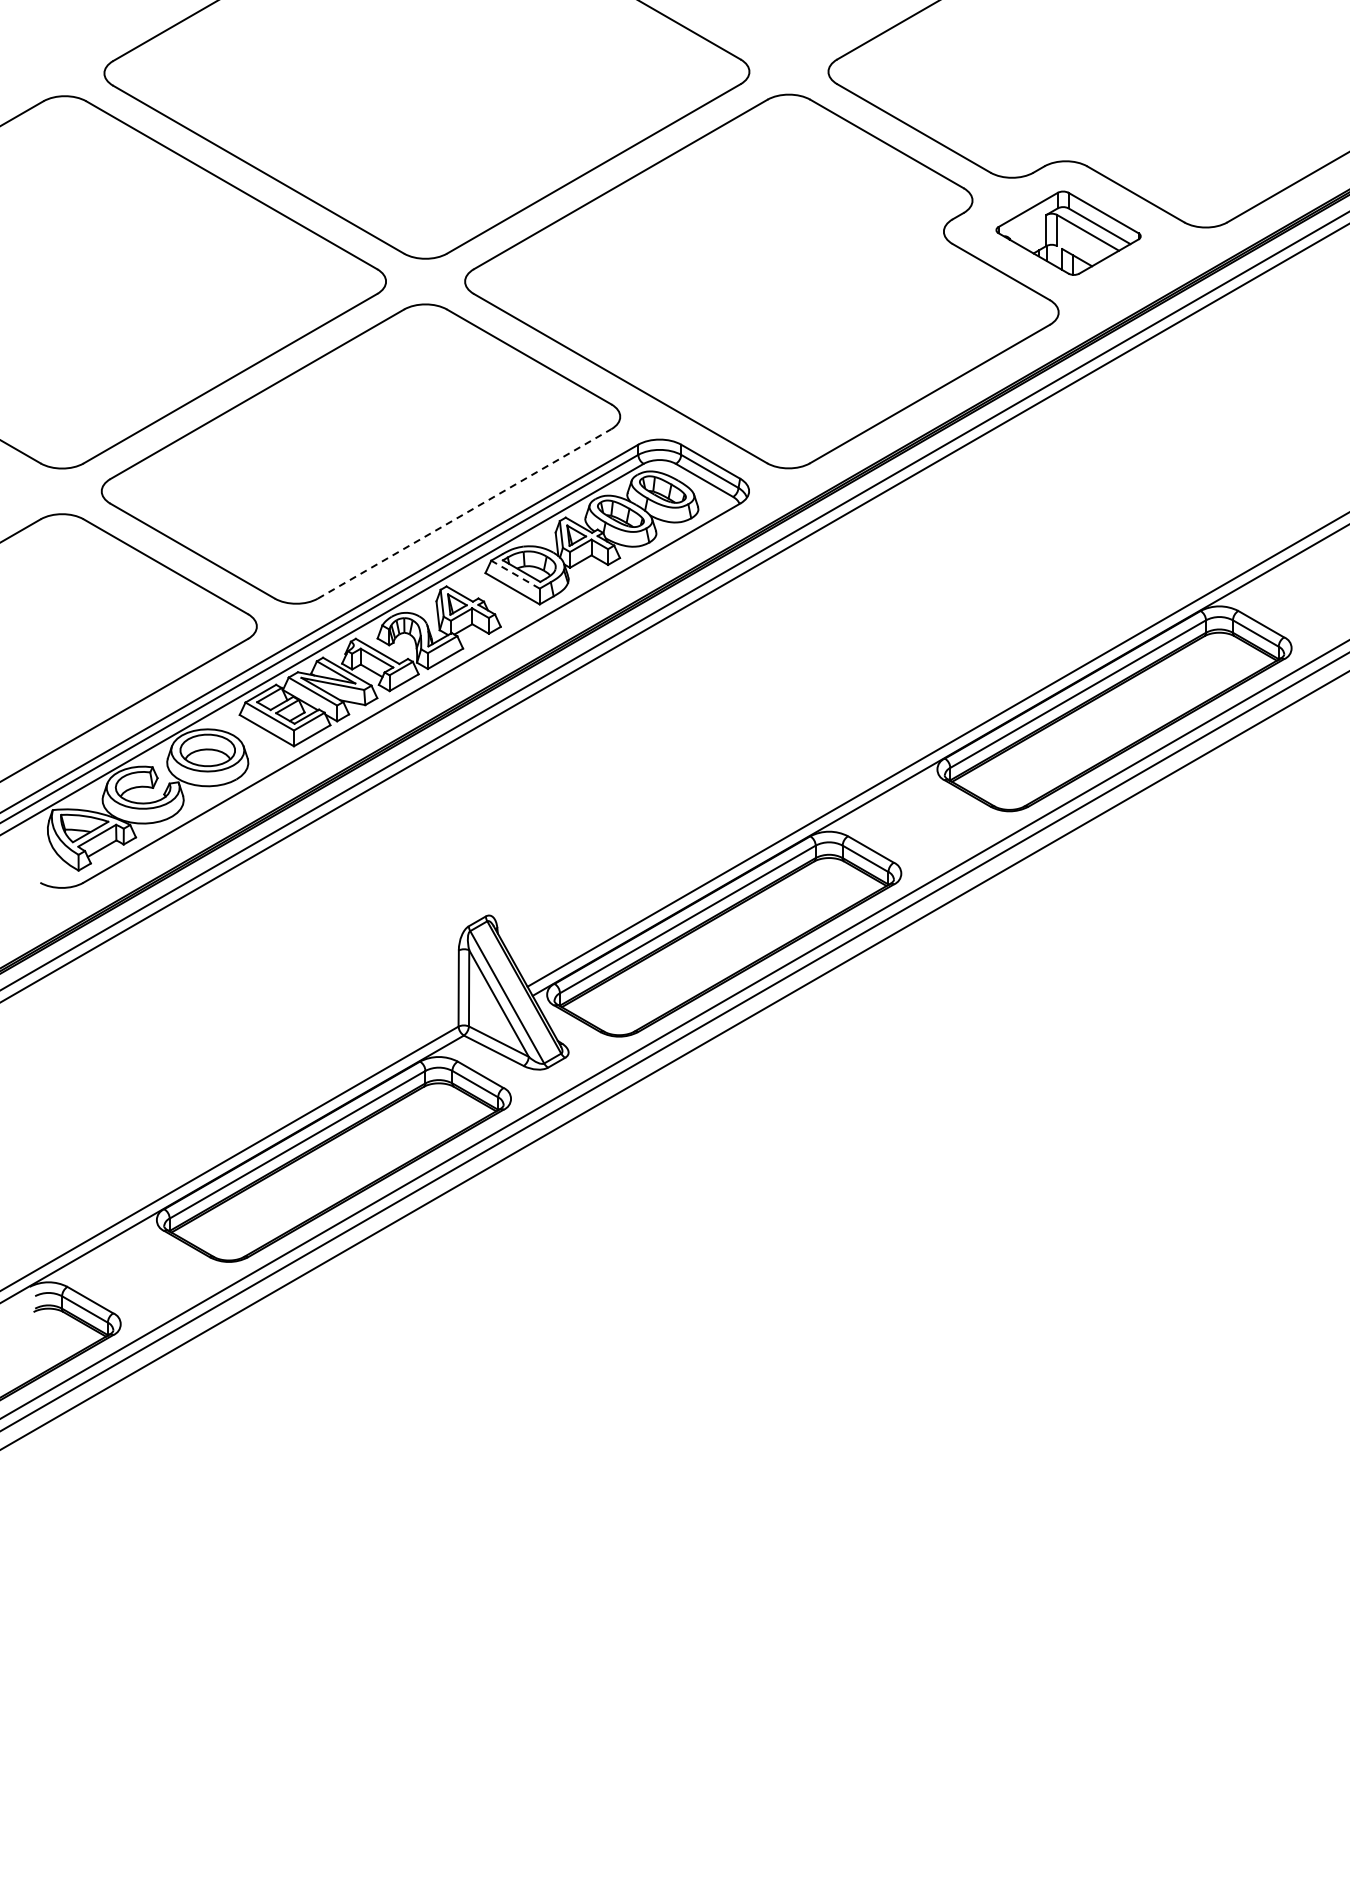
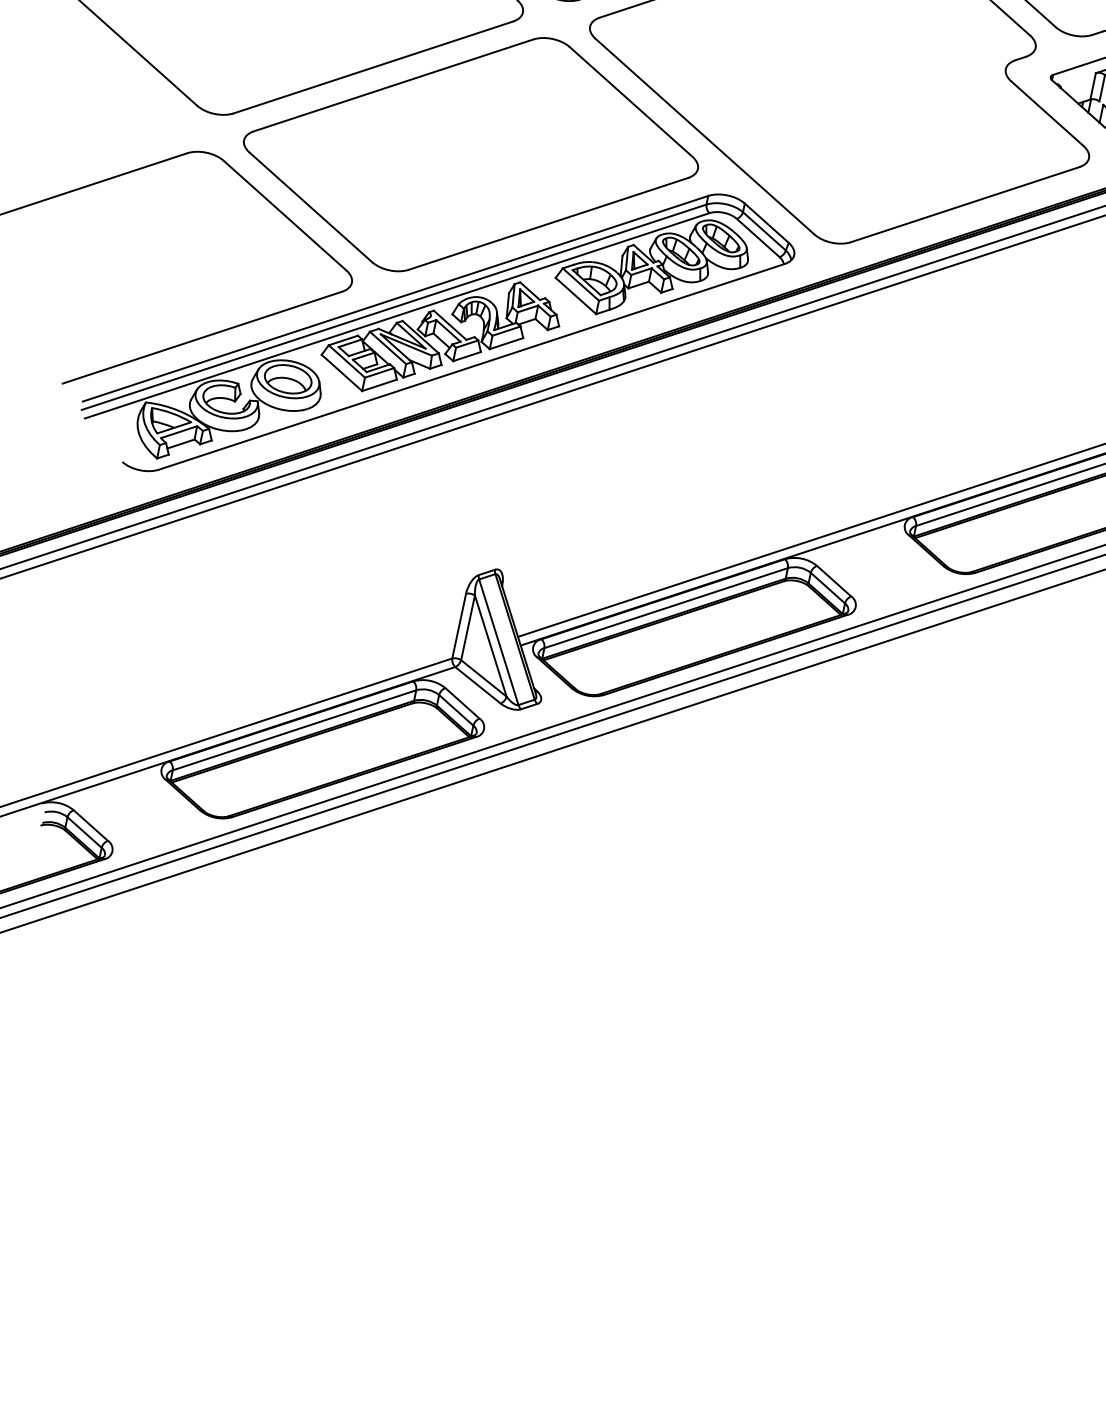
line: (465, 513) -> (549, 223), dashed -> solid
line: (515, 574) -> (580, 284), dashed -> solid

